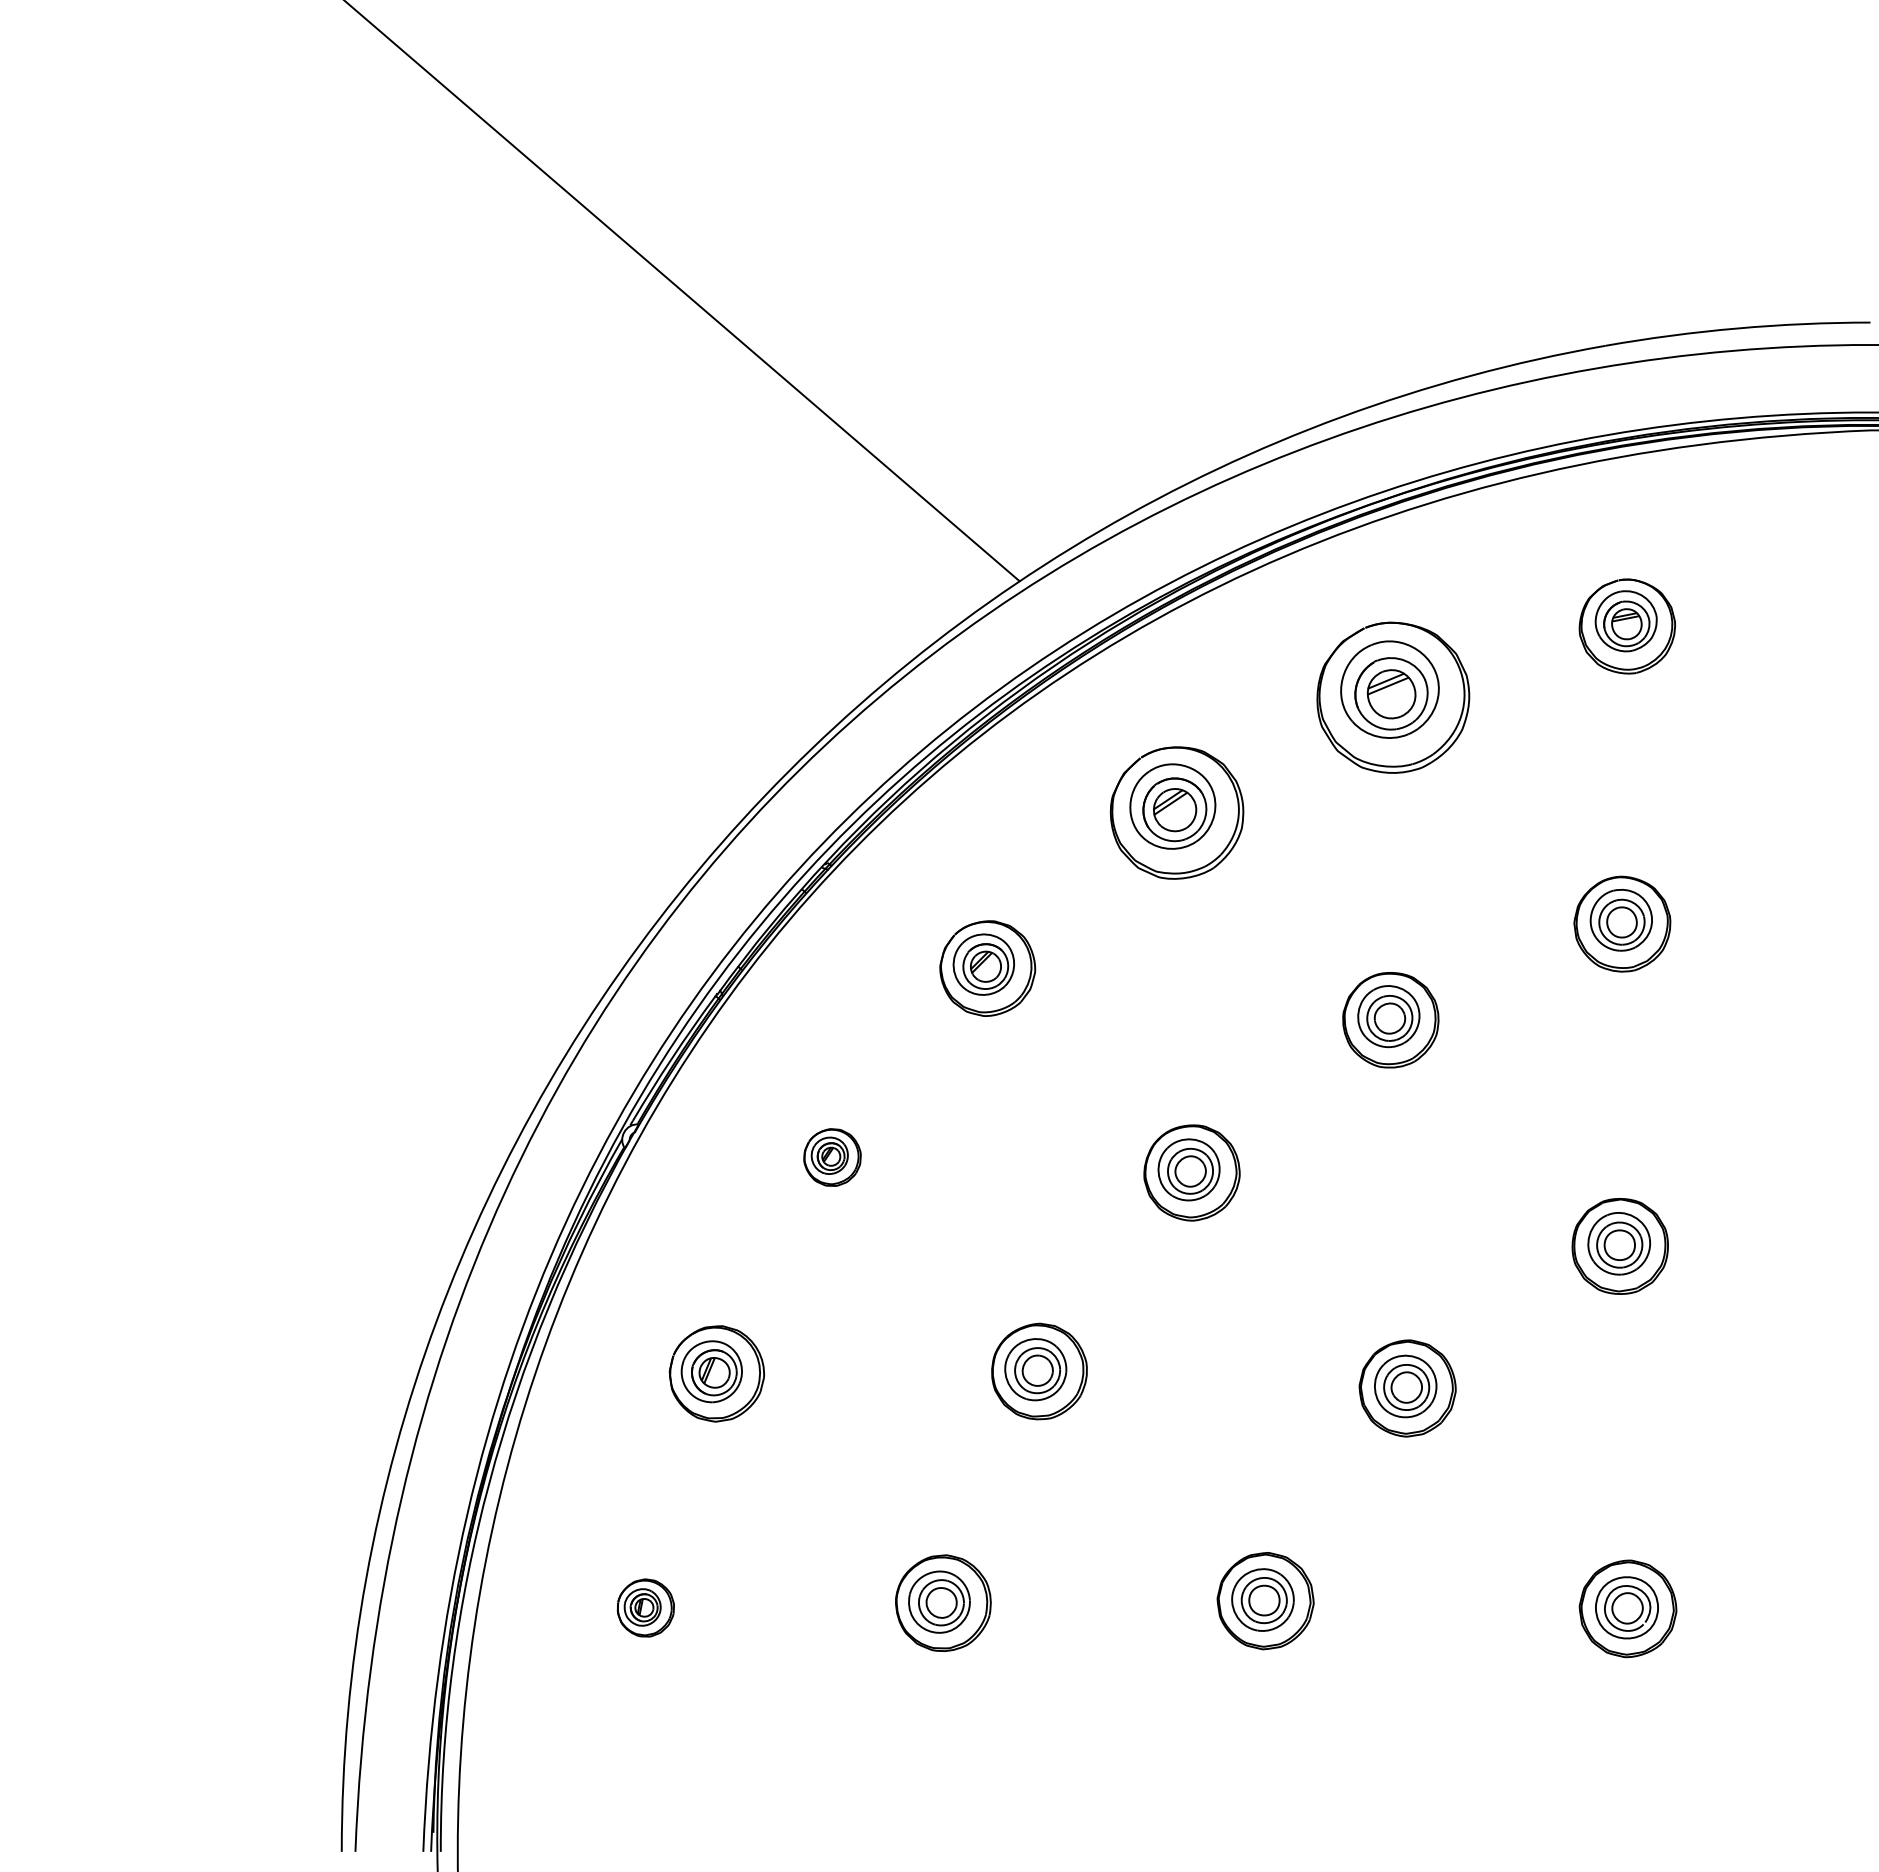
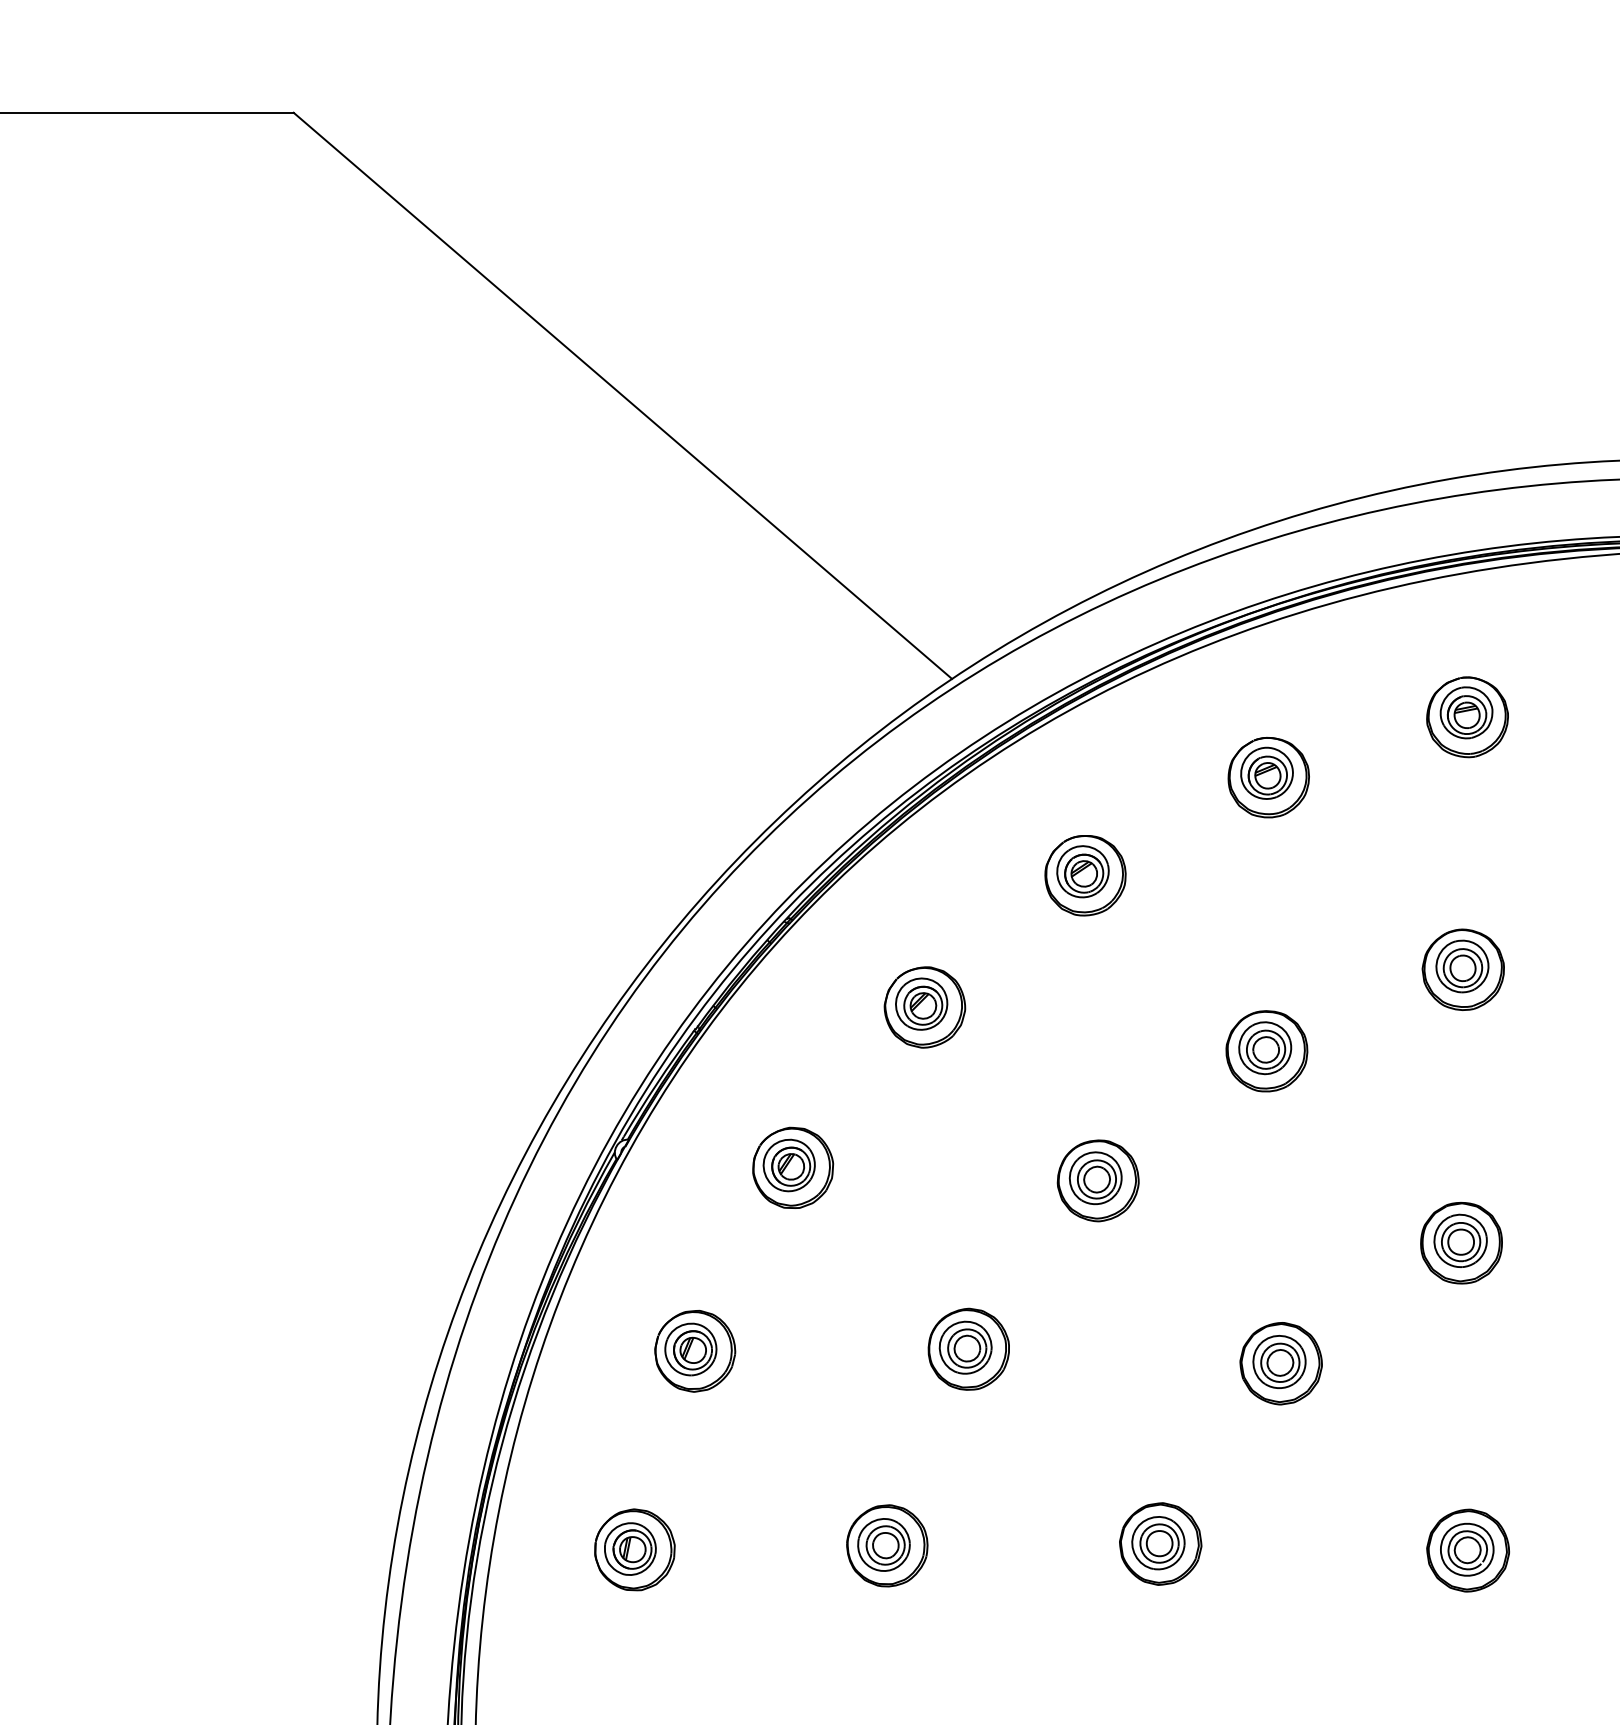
part: (1392, 697) -> (1268, 777), size x0.62
part: (1177, 813) -> (1085, 875), size x0.71
part: (832, 1157) -> (793, 1167), size x1.67
part: (645, 1607) -> (634, 1549), size x1.67

